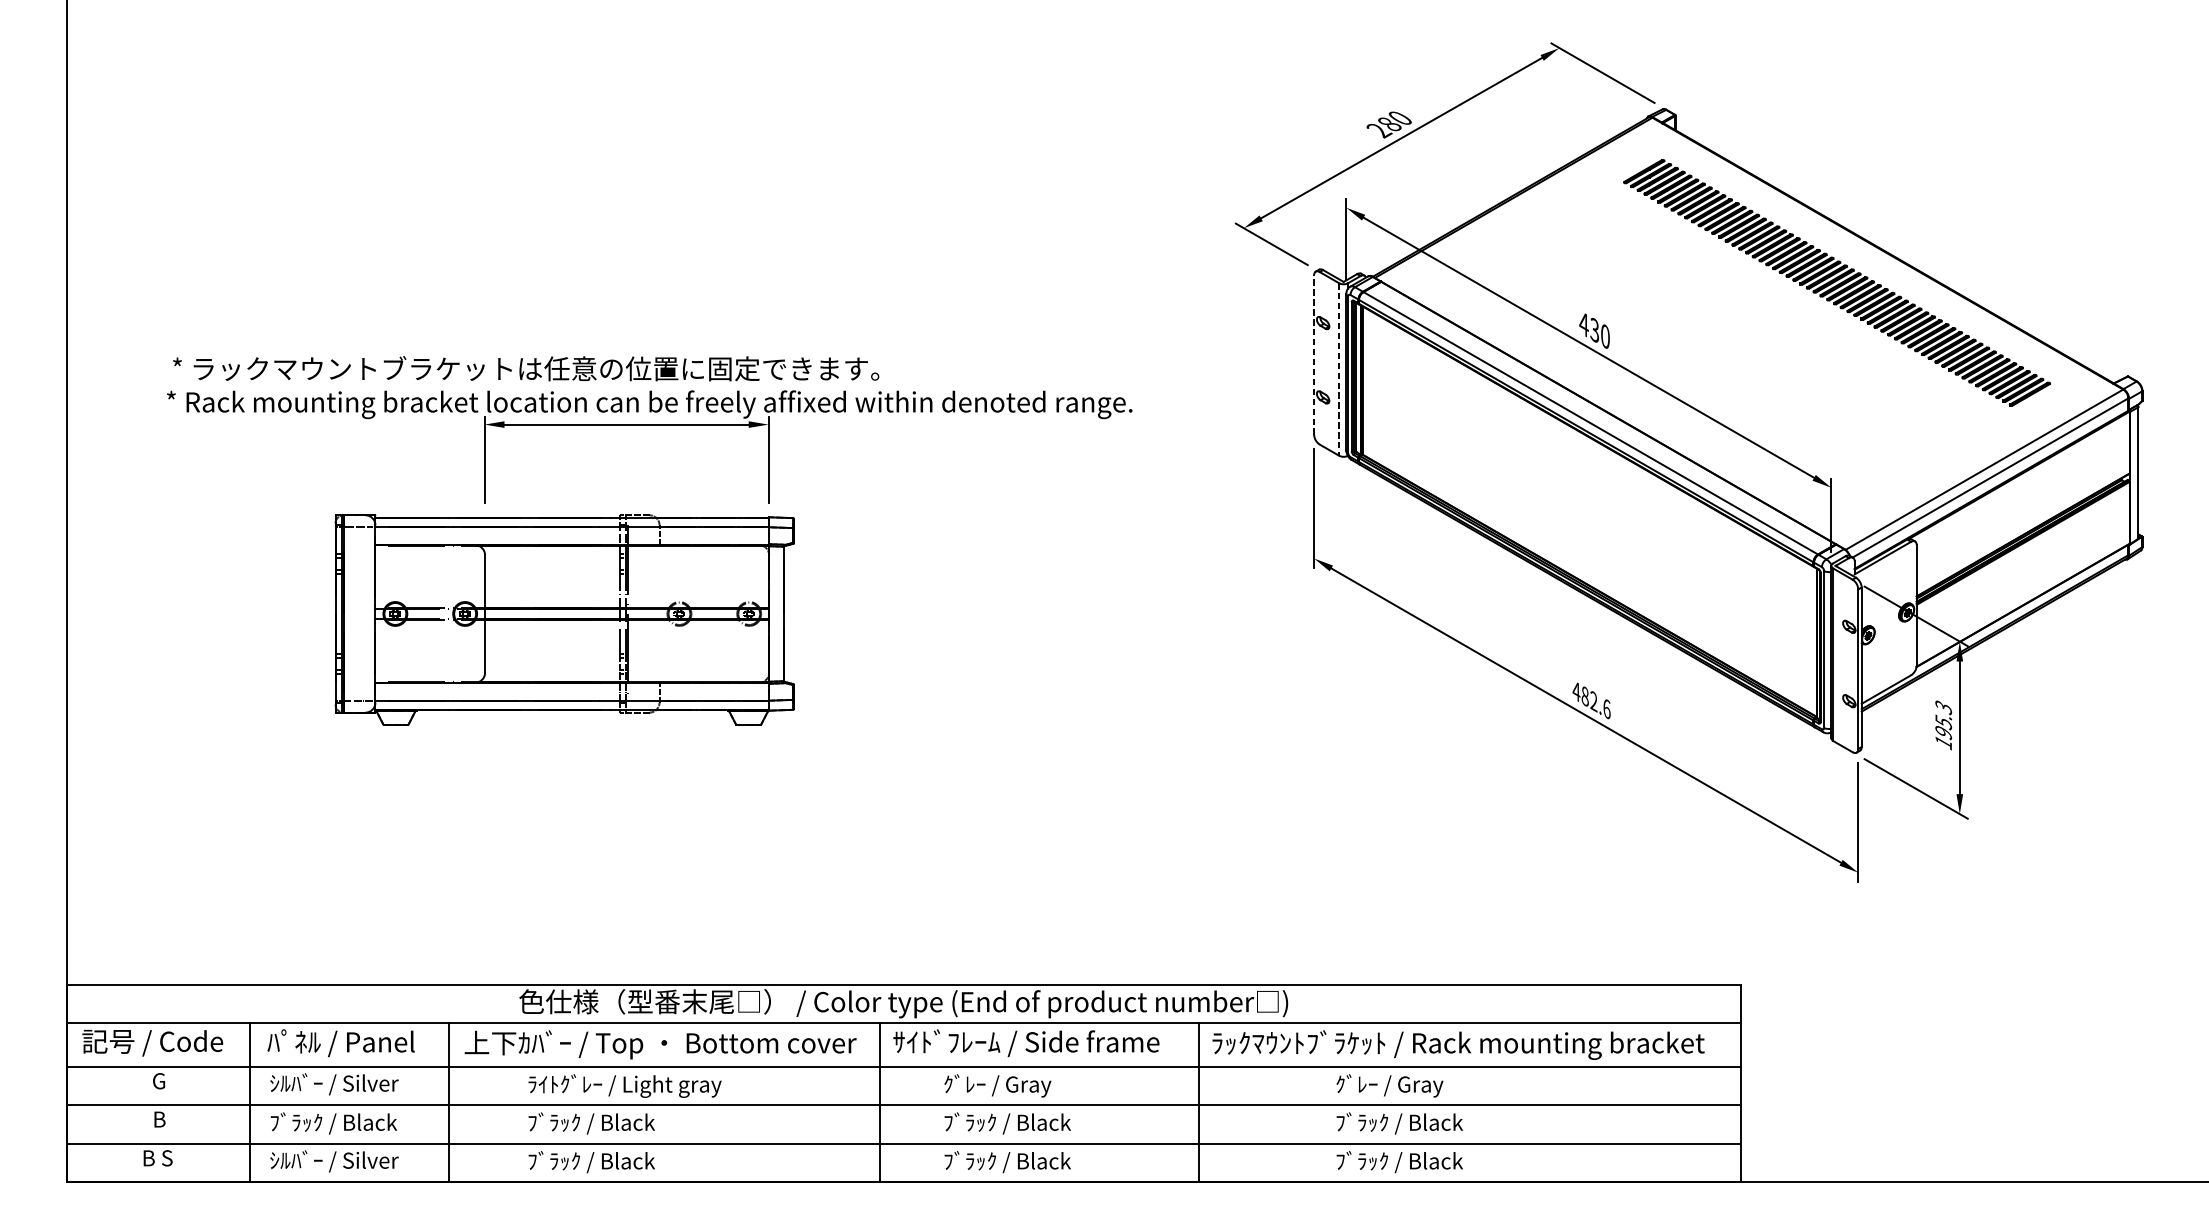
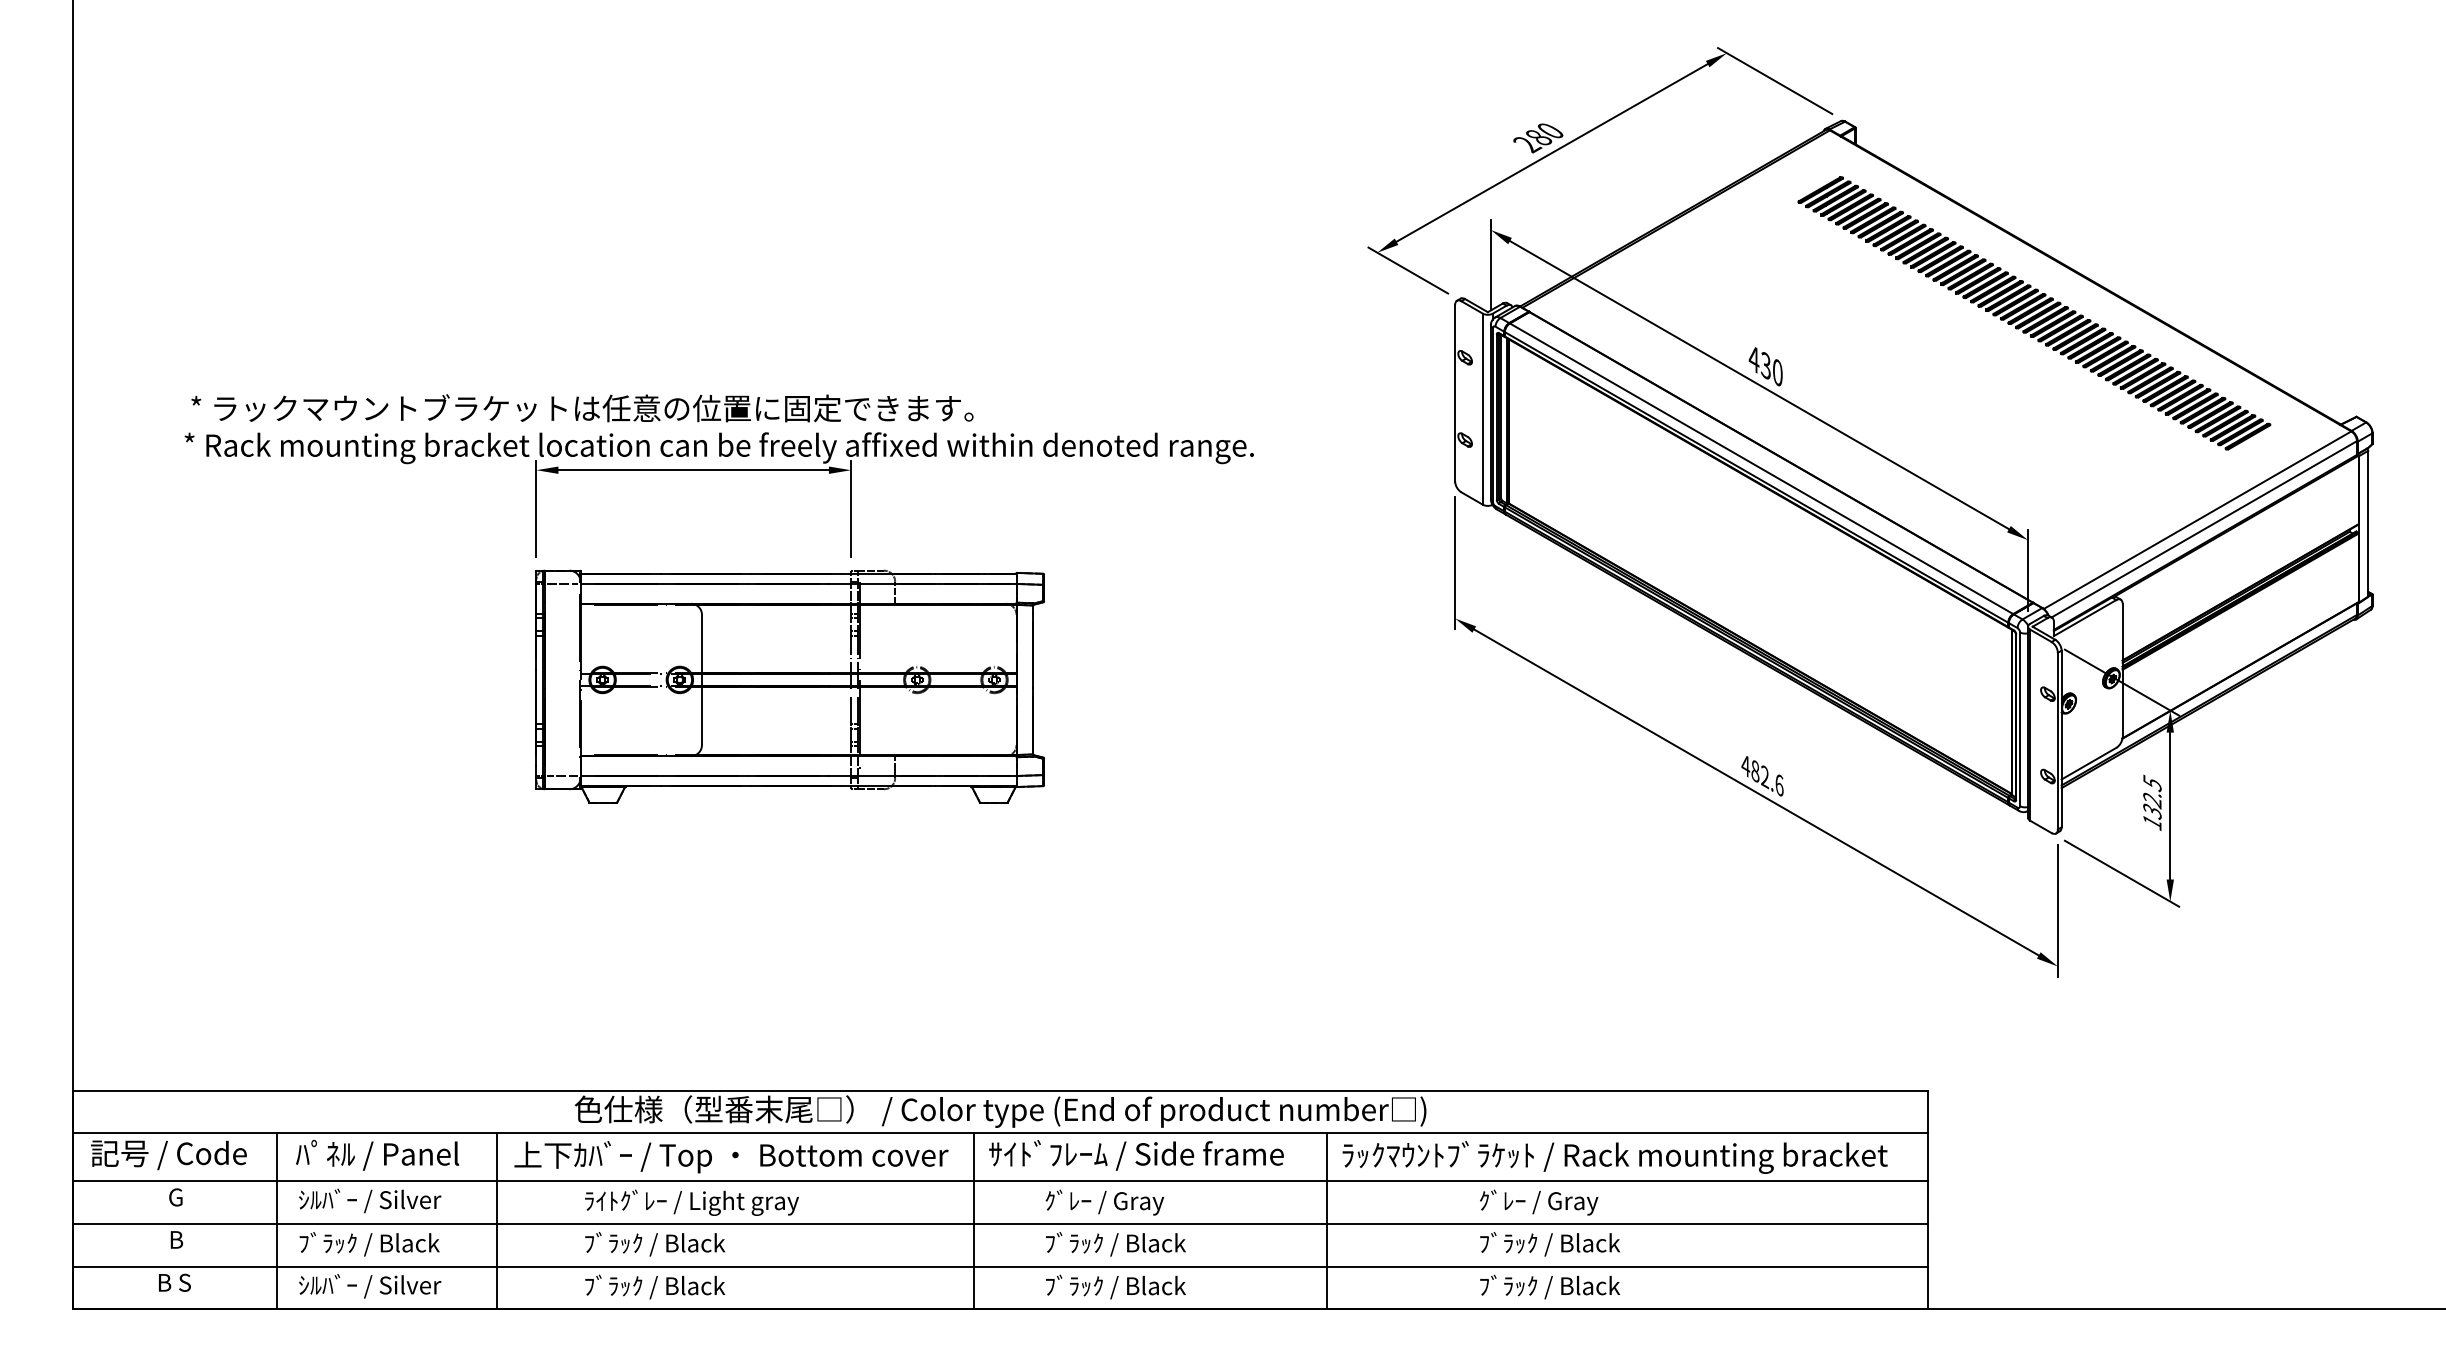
line: (1314, 354) -> (1455, 392), dashed -> solid
line: (1338, 369) -> (1482, 409), dashed -> solid
part: (565, 619) -> (790, 686), moved
text: (1943, 719) -> (2152, 796), 195.3 -> 132.5

